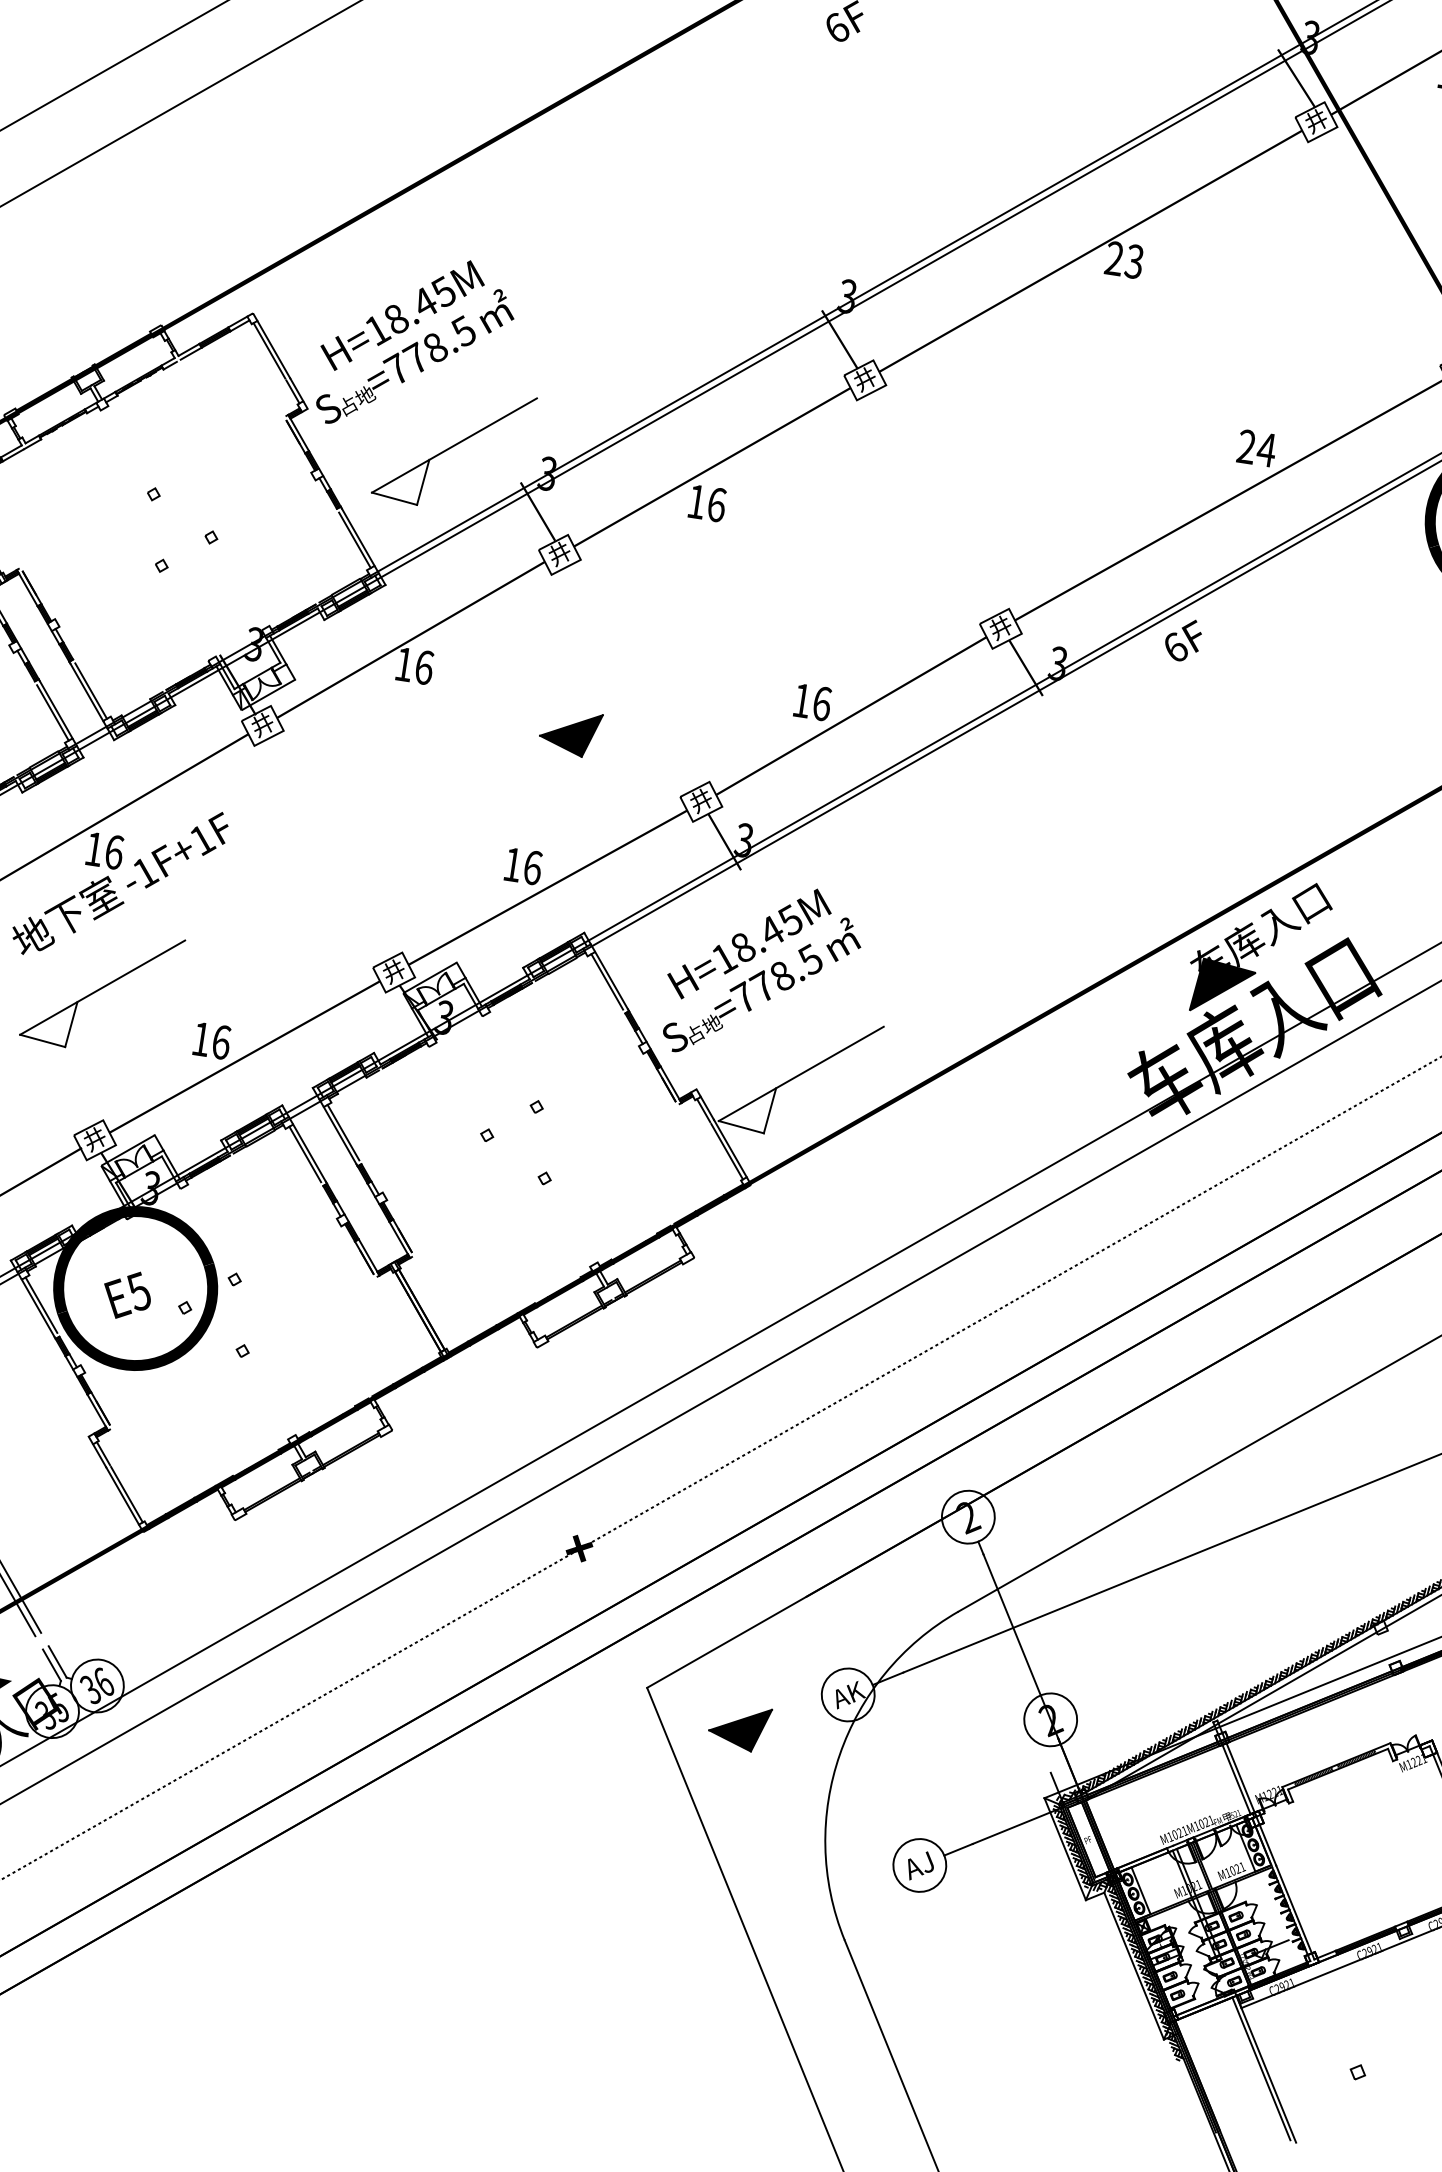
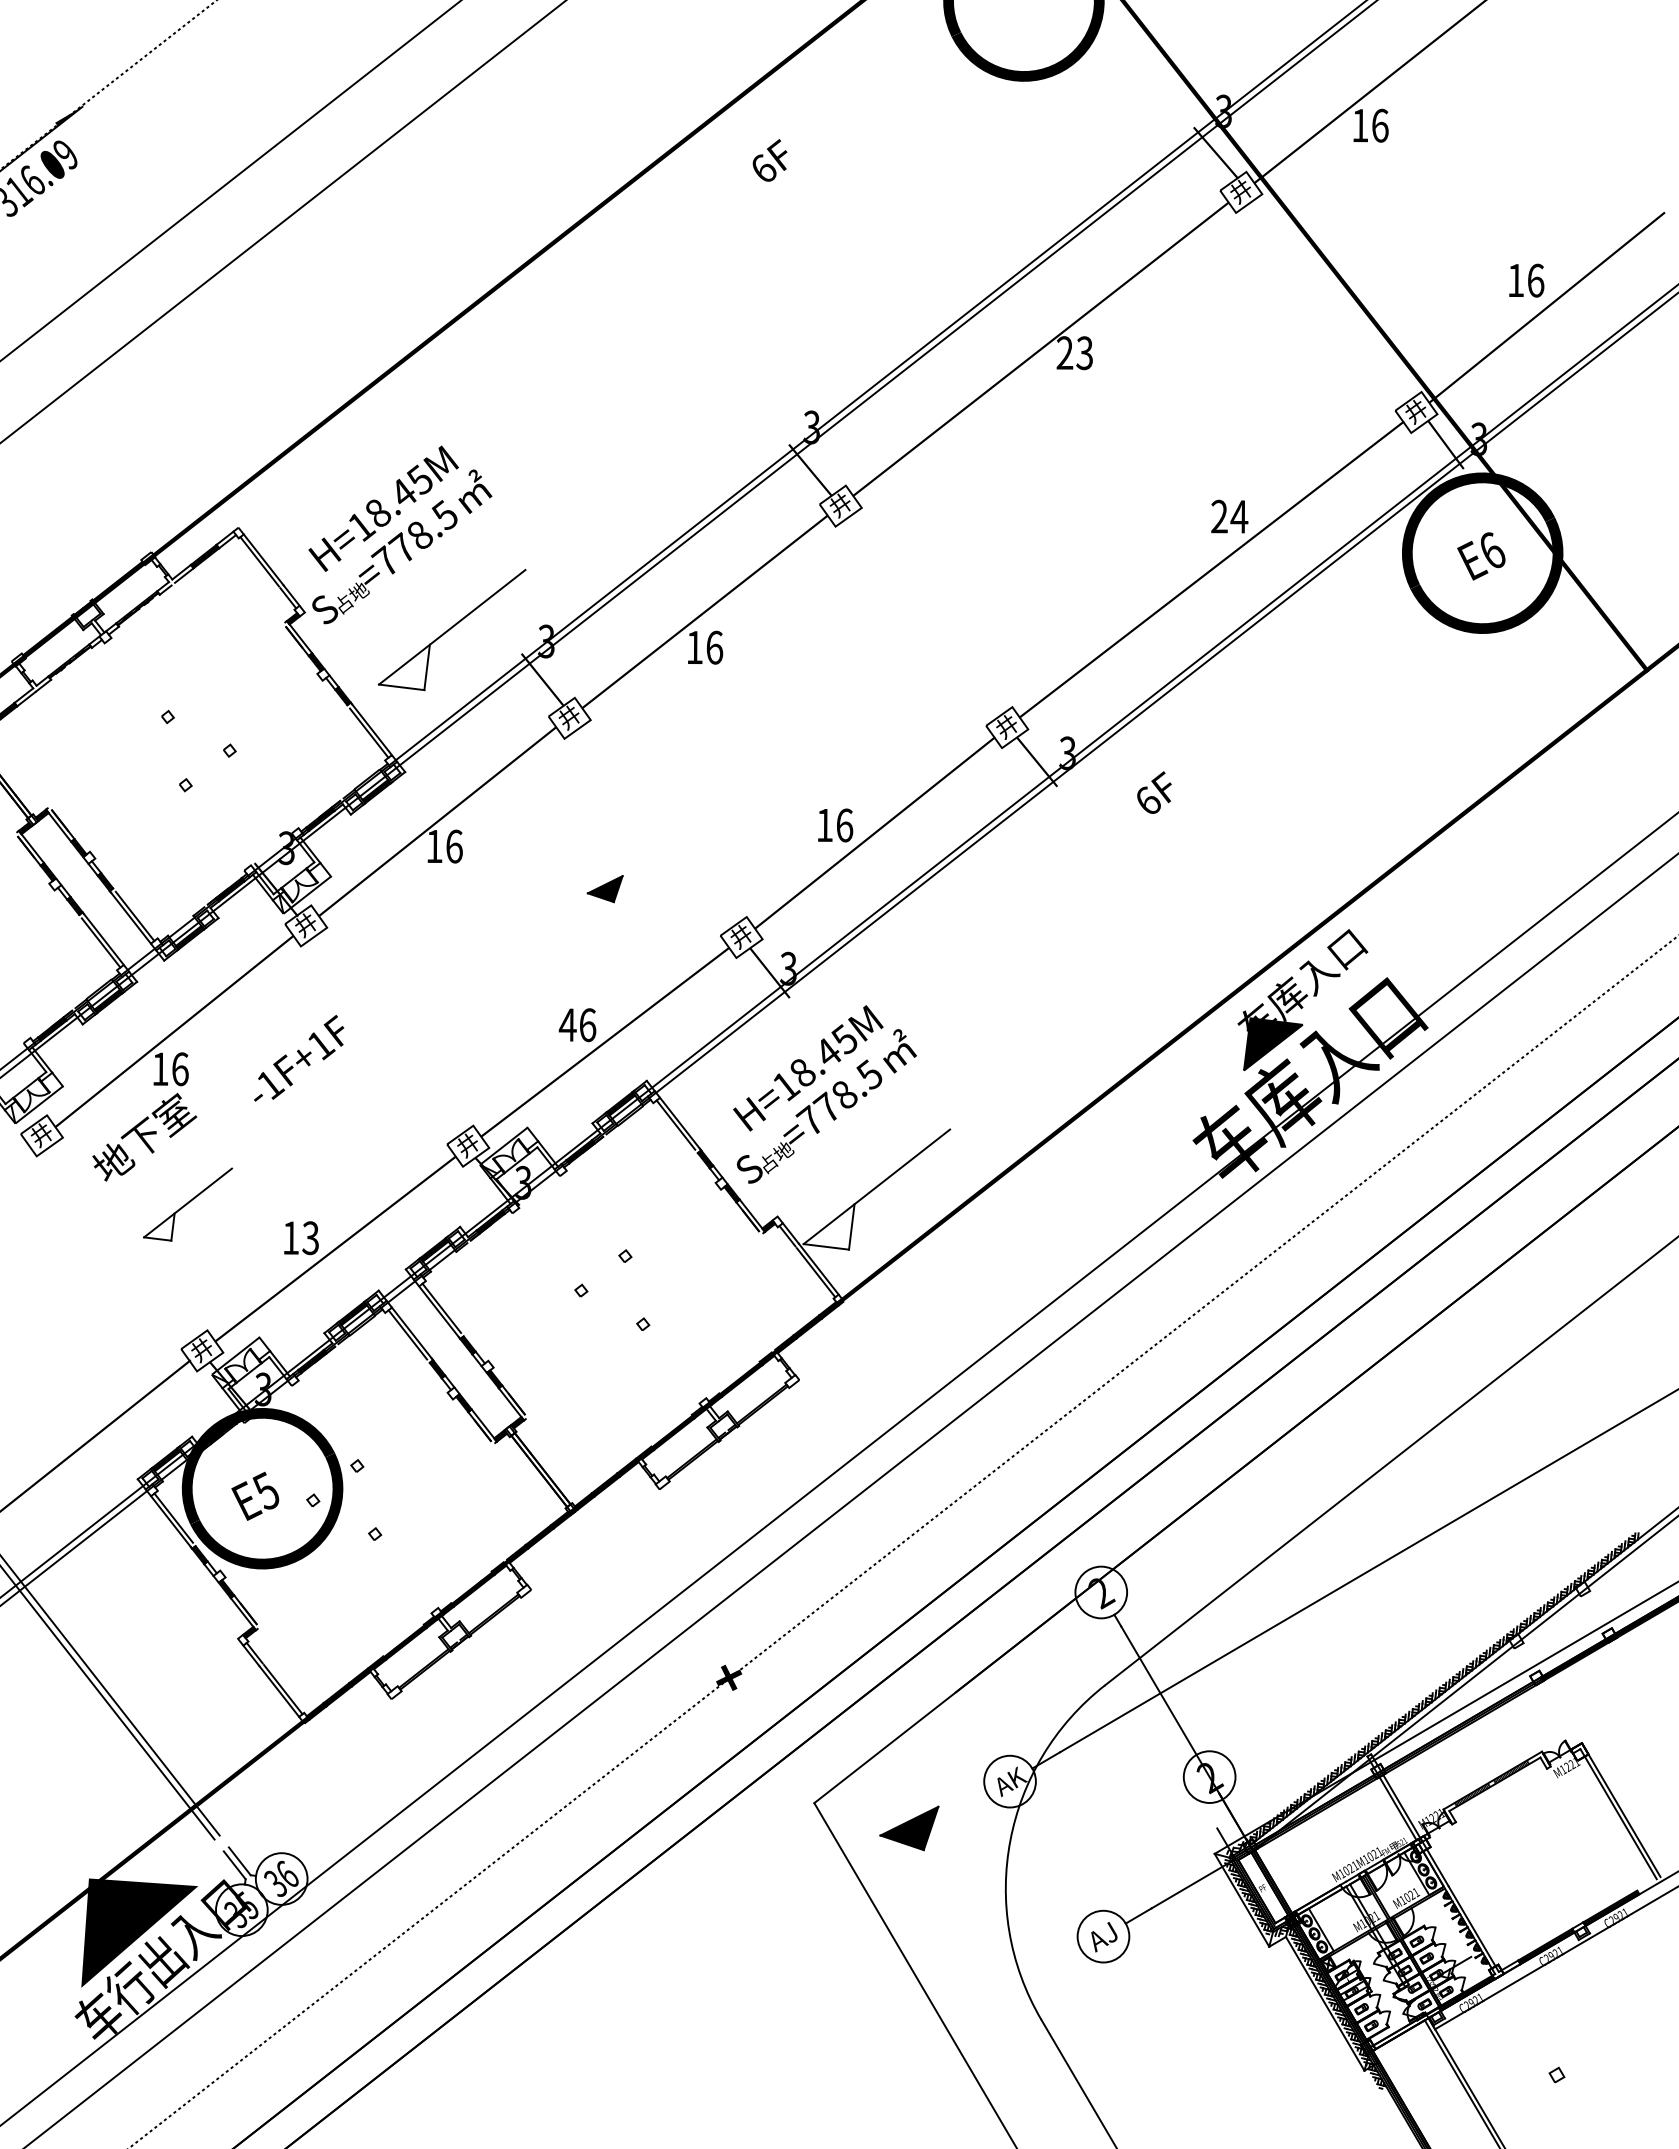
text: (1183, 639) -> (1154, 792), moved
part: (570, 732) -> (605, 888), size x0.6
text: (178, 850) -> (299, 1058), moved
text: (512, 864) -> (567, 1024), 16 -> 46
part: (101, 990) -> (187, 1204), size x0.6
text: (221, 1042) -> (310, 1238), 16 -> 13

